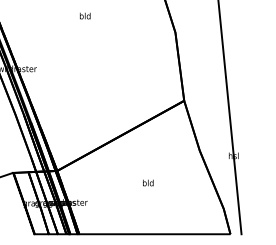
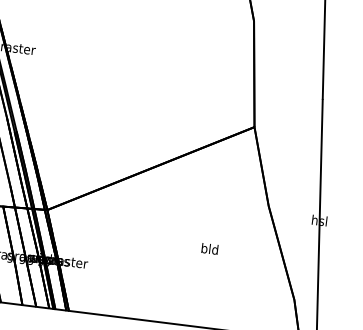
text: (148, 182) -> (210, 248), moved

